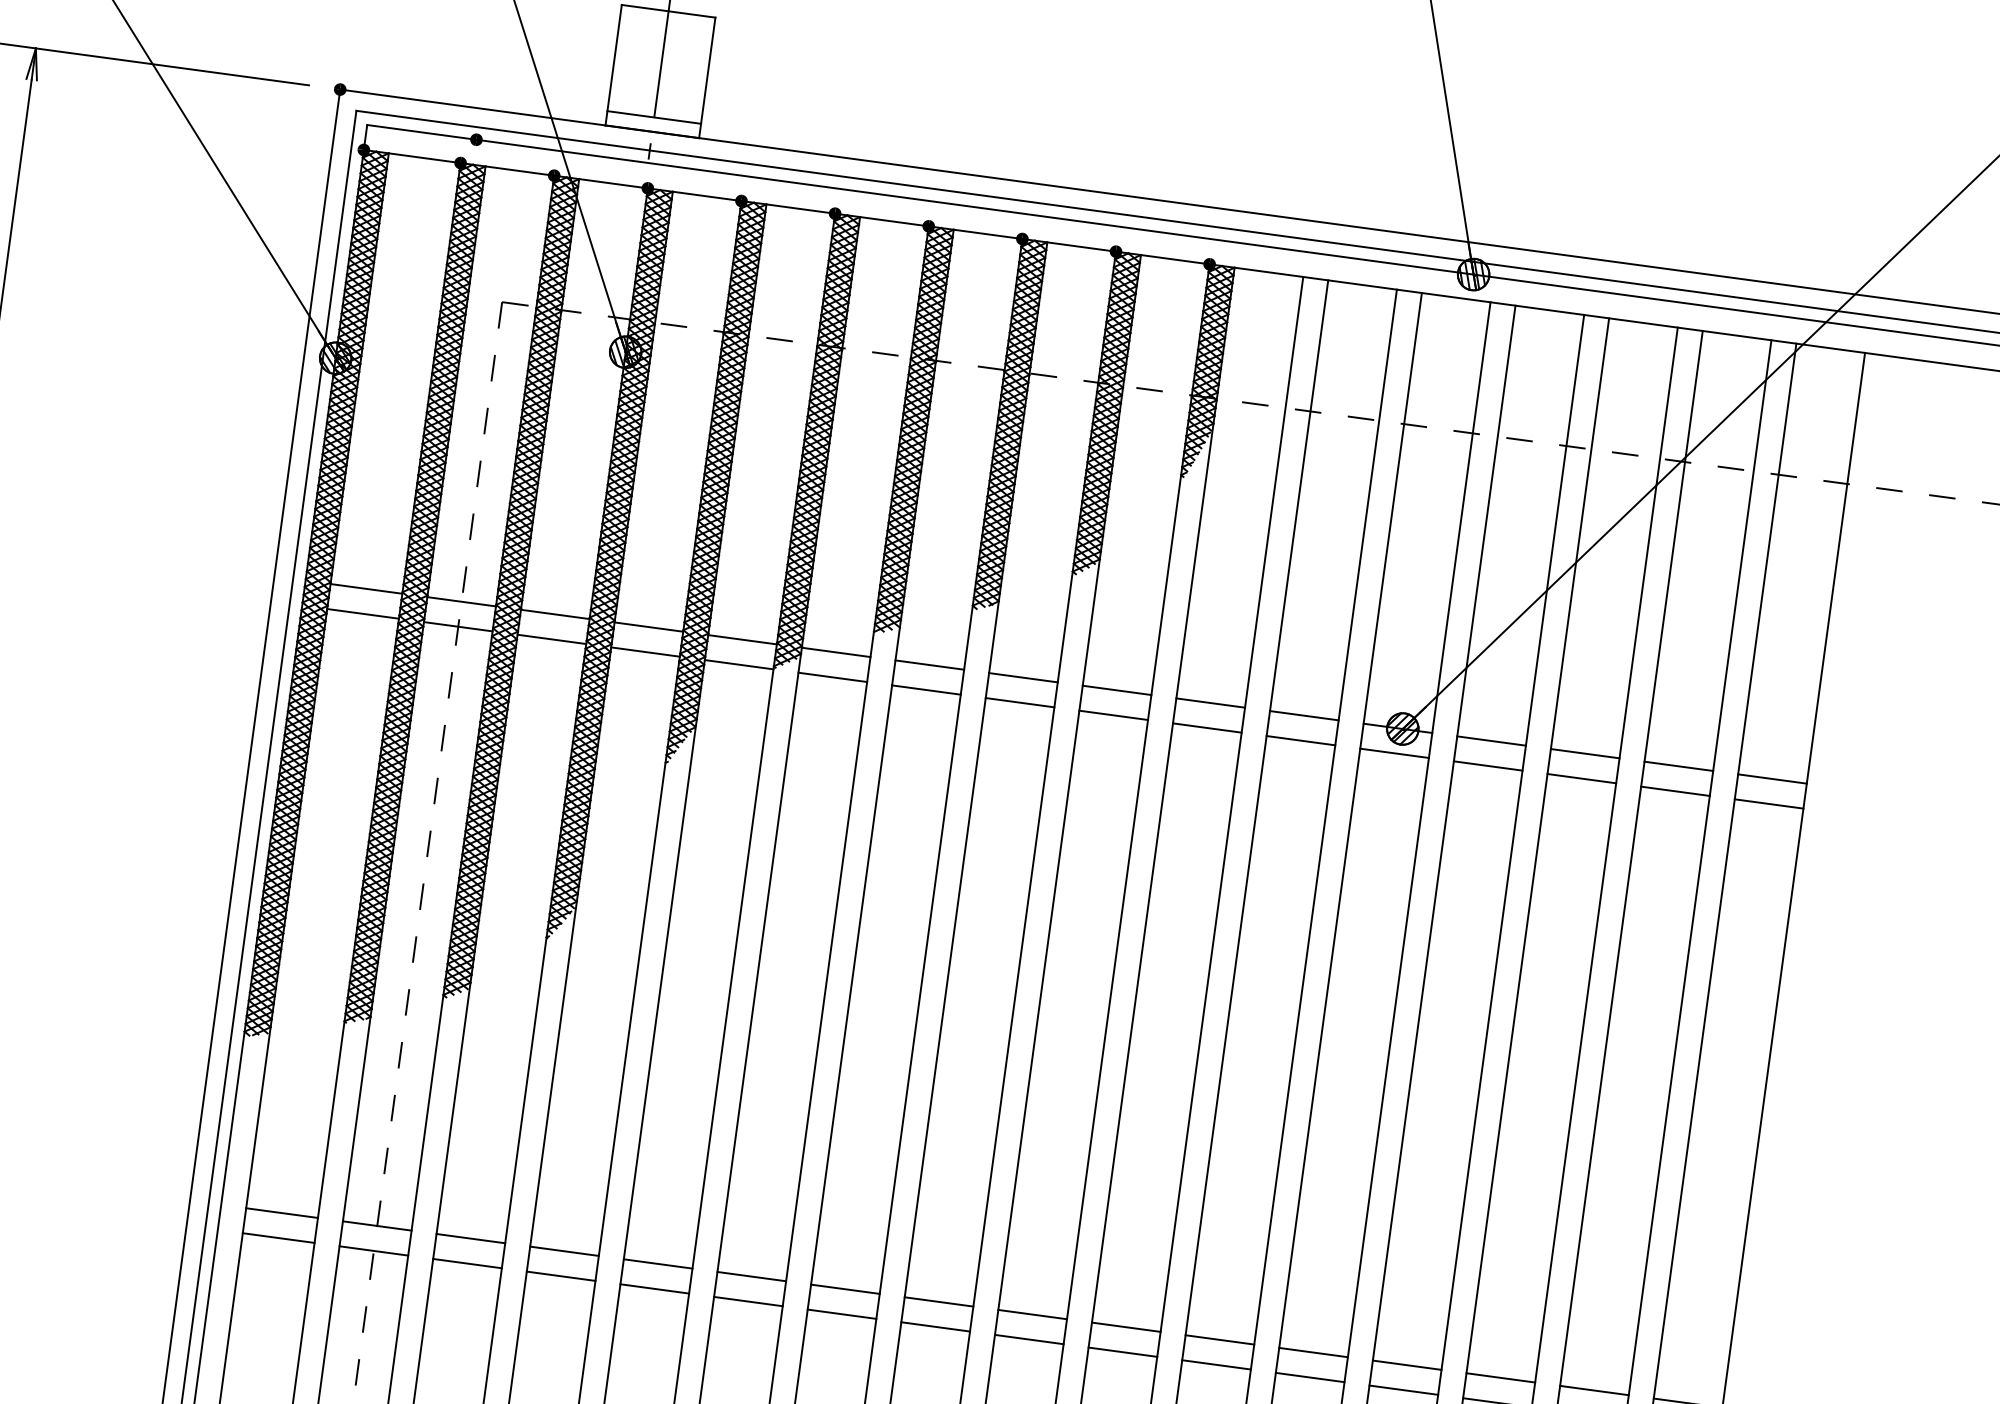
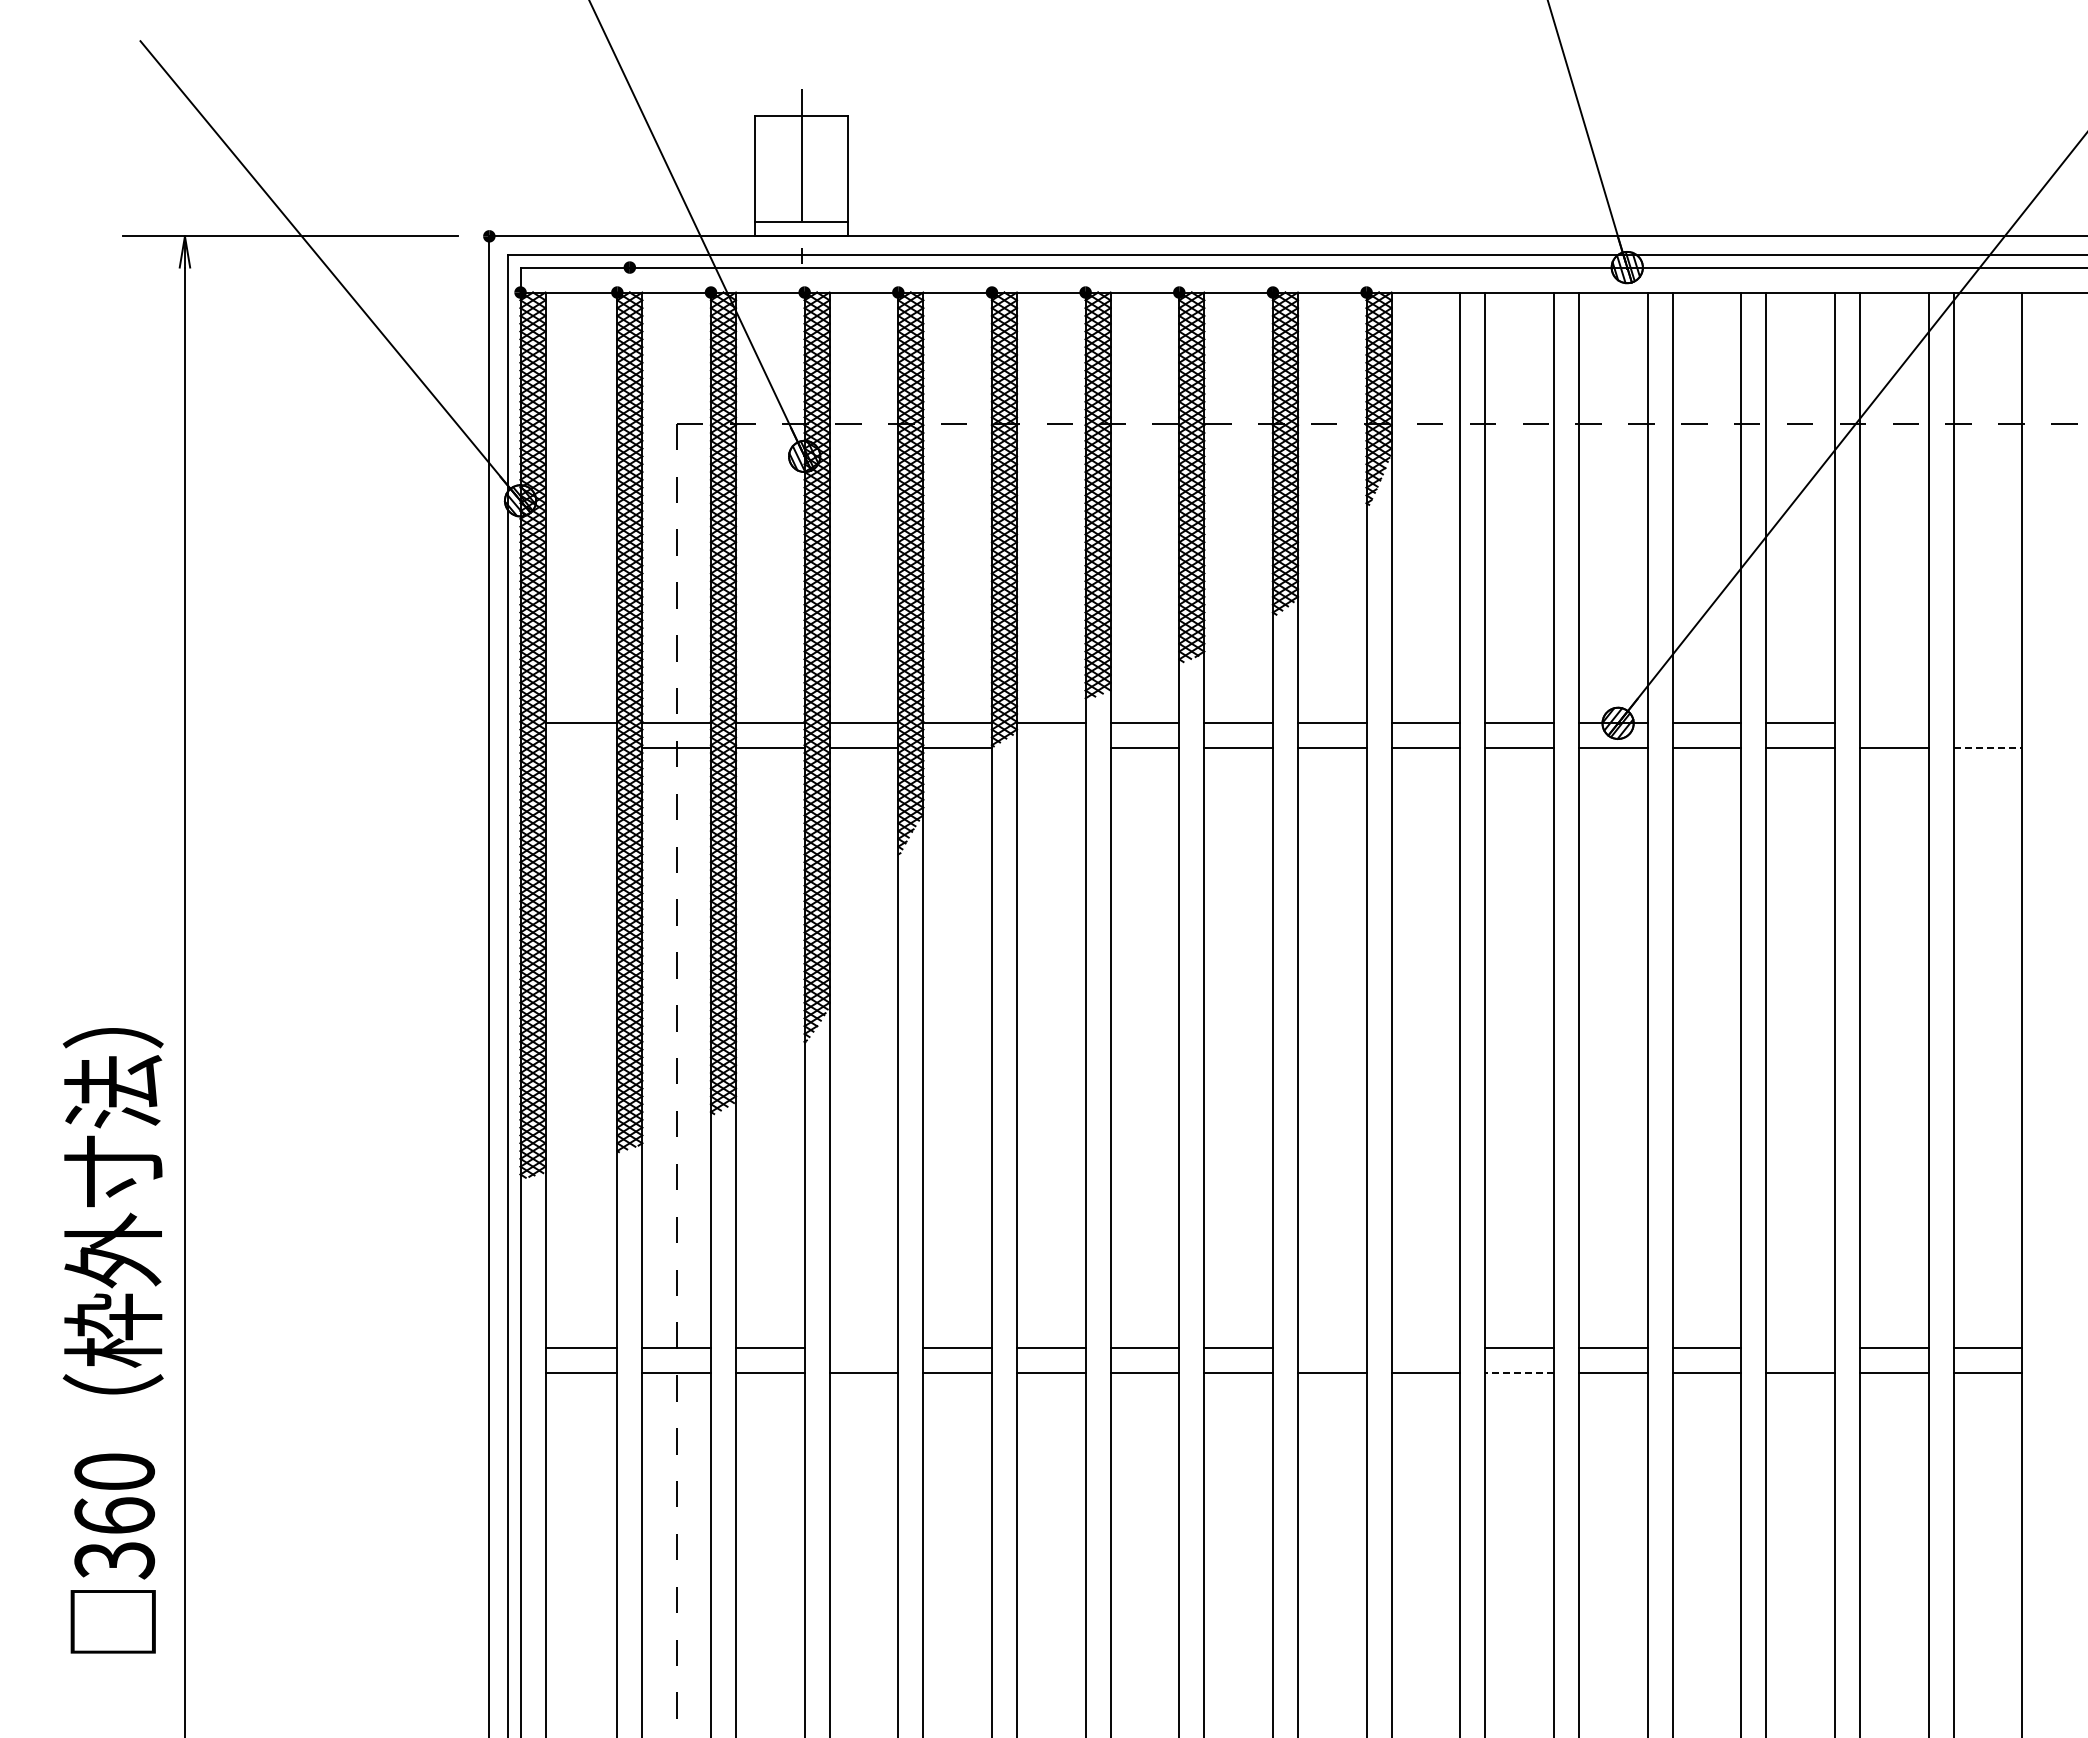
line: (363, 614) -> (581, 748), removed
line: (831, 677) -> (1050, 748), removed
line: (1678, 766) -> (1893, 723), removed
line: (1772, 779) -> (1987, 723), removed
line: (1769, 804) -> (1988, 748), solid -> dashed
line: (564, 1250) -> (863, 1347), removed
line: (1031, 1314) -> (1331, 1347), removed
line: (1125, 1326) -> (1425, 1347), removed
line: (1216, 1364) -> (1519, 1372), solid -> dashed
line: (1500, 1377) -> (1800, 1347), removed

